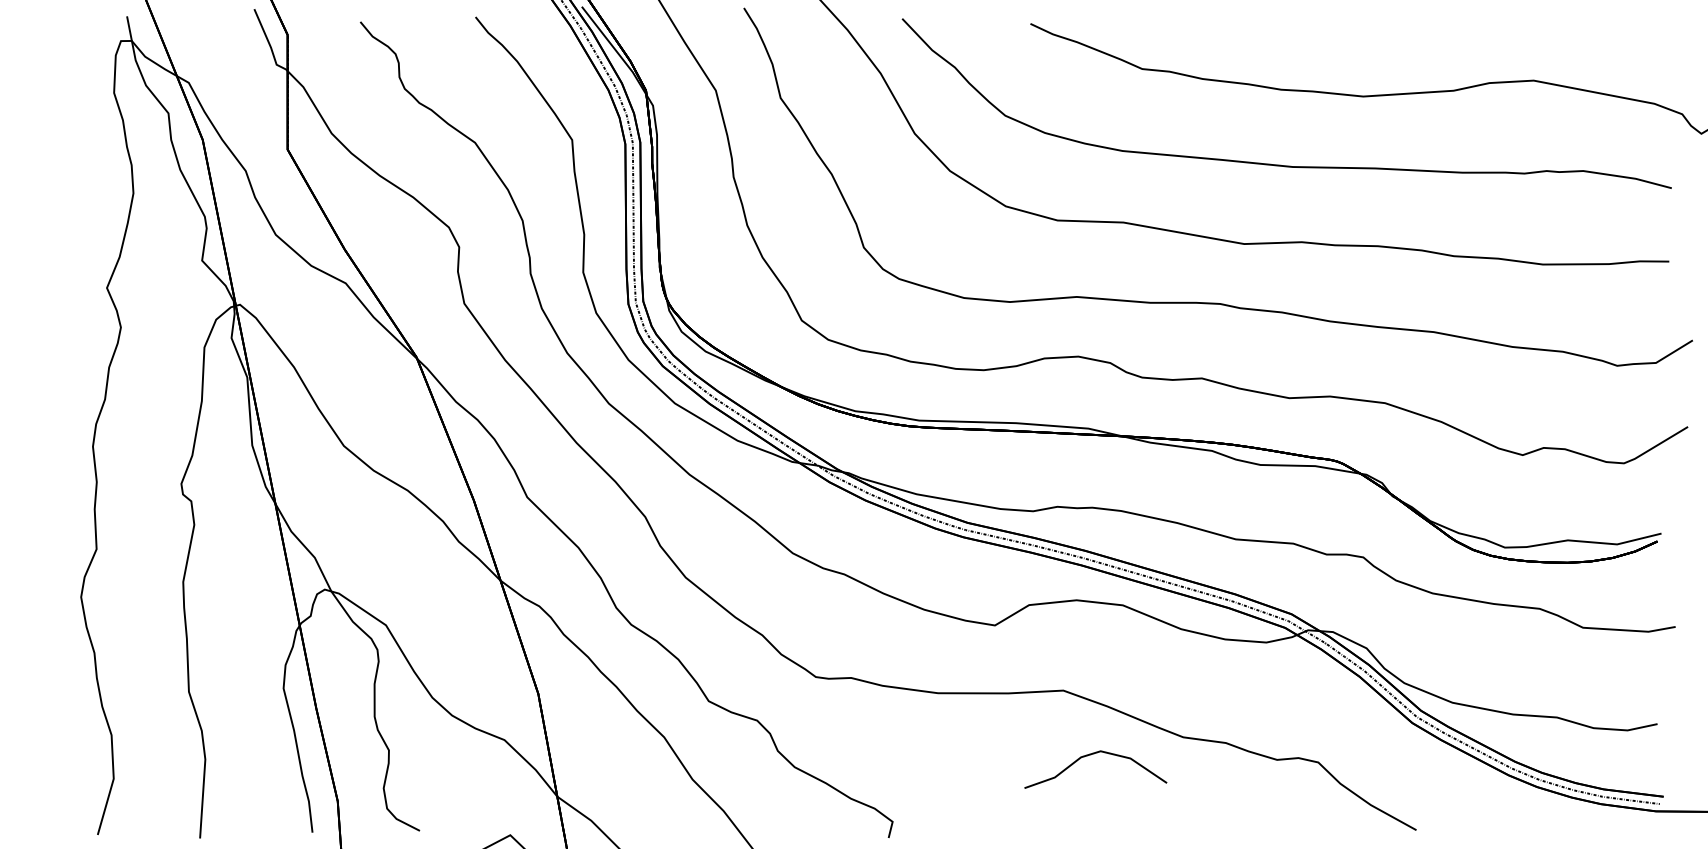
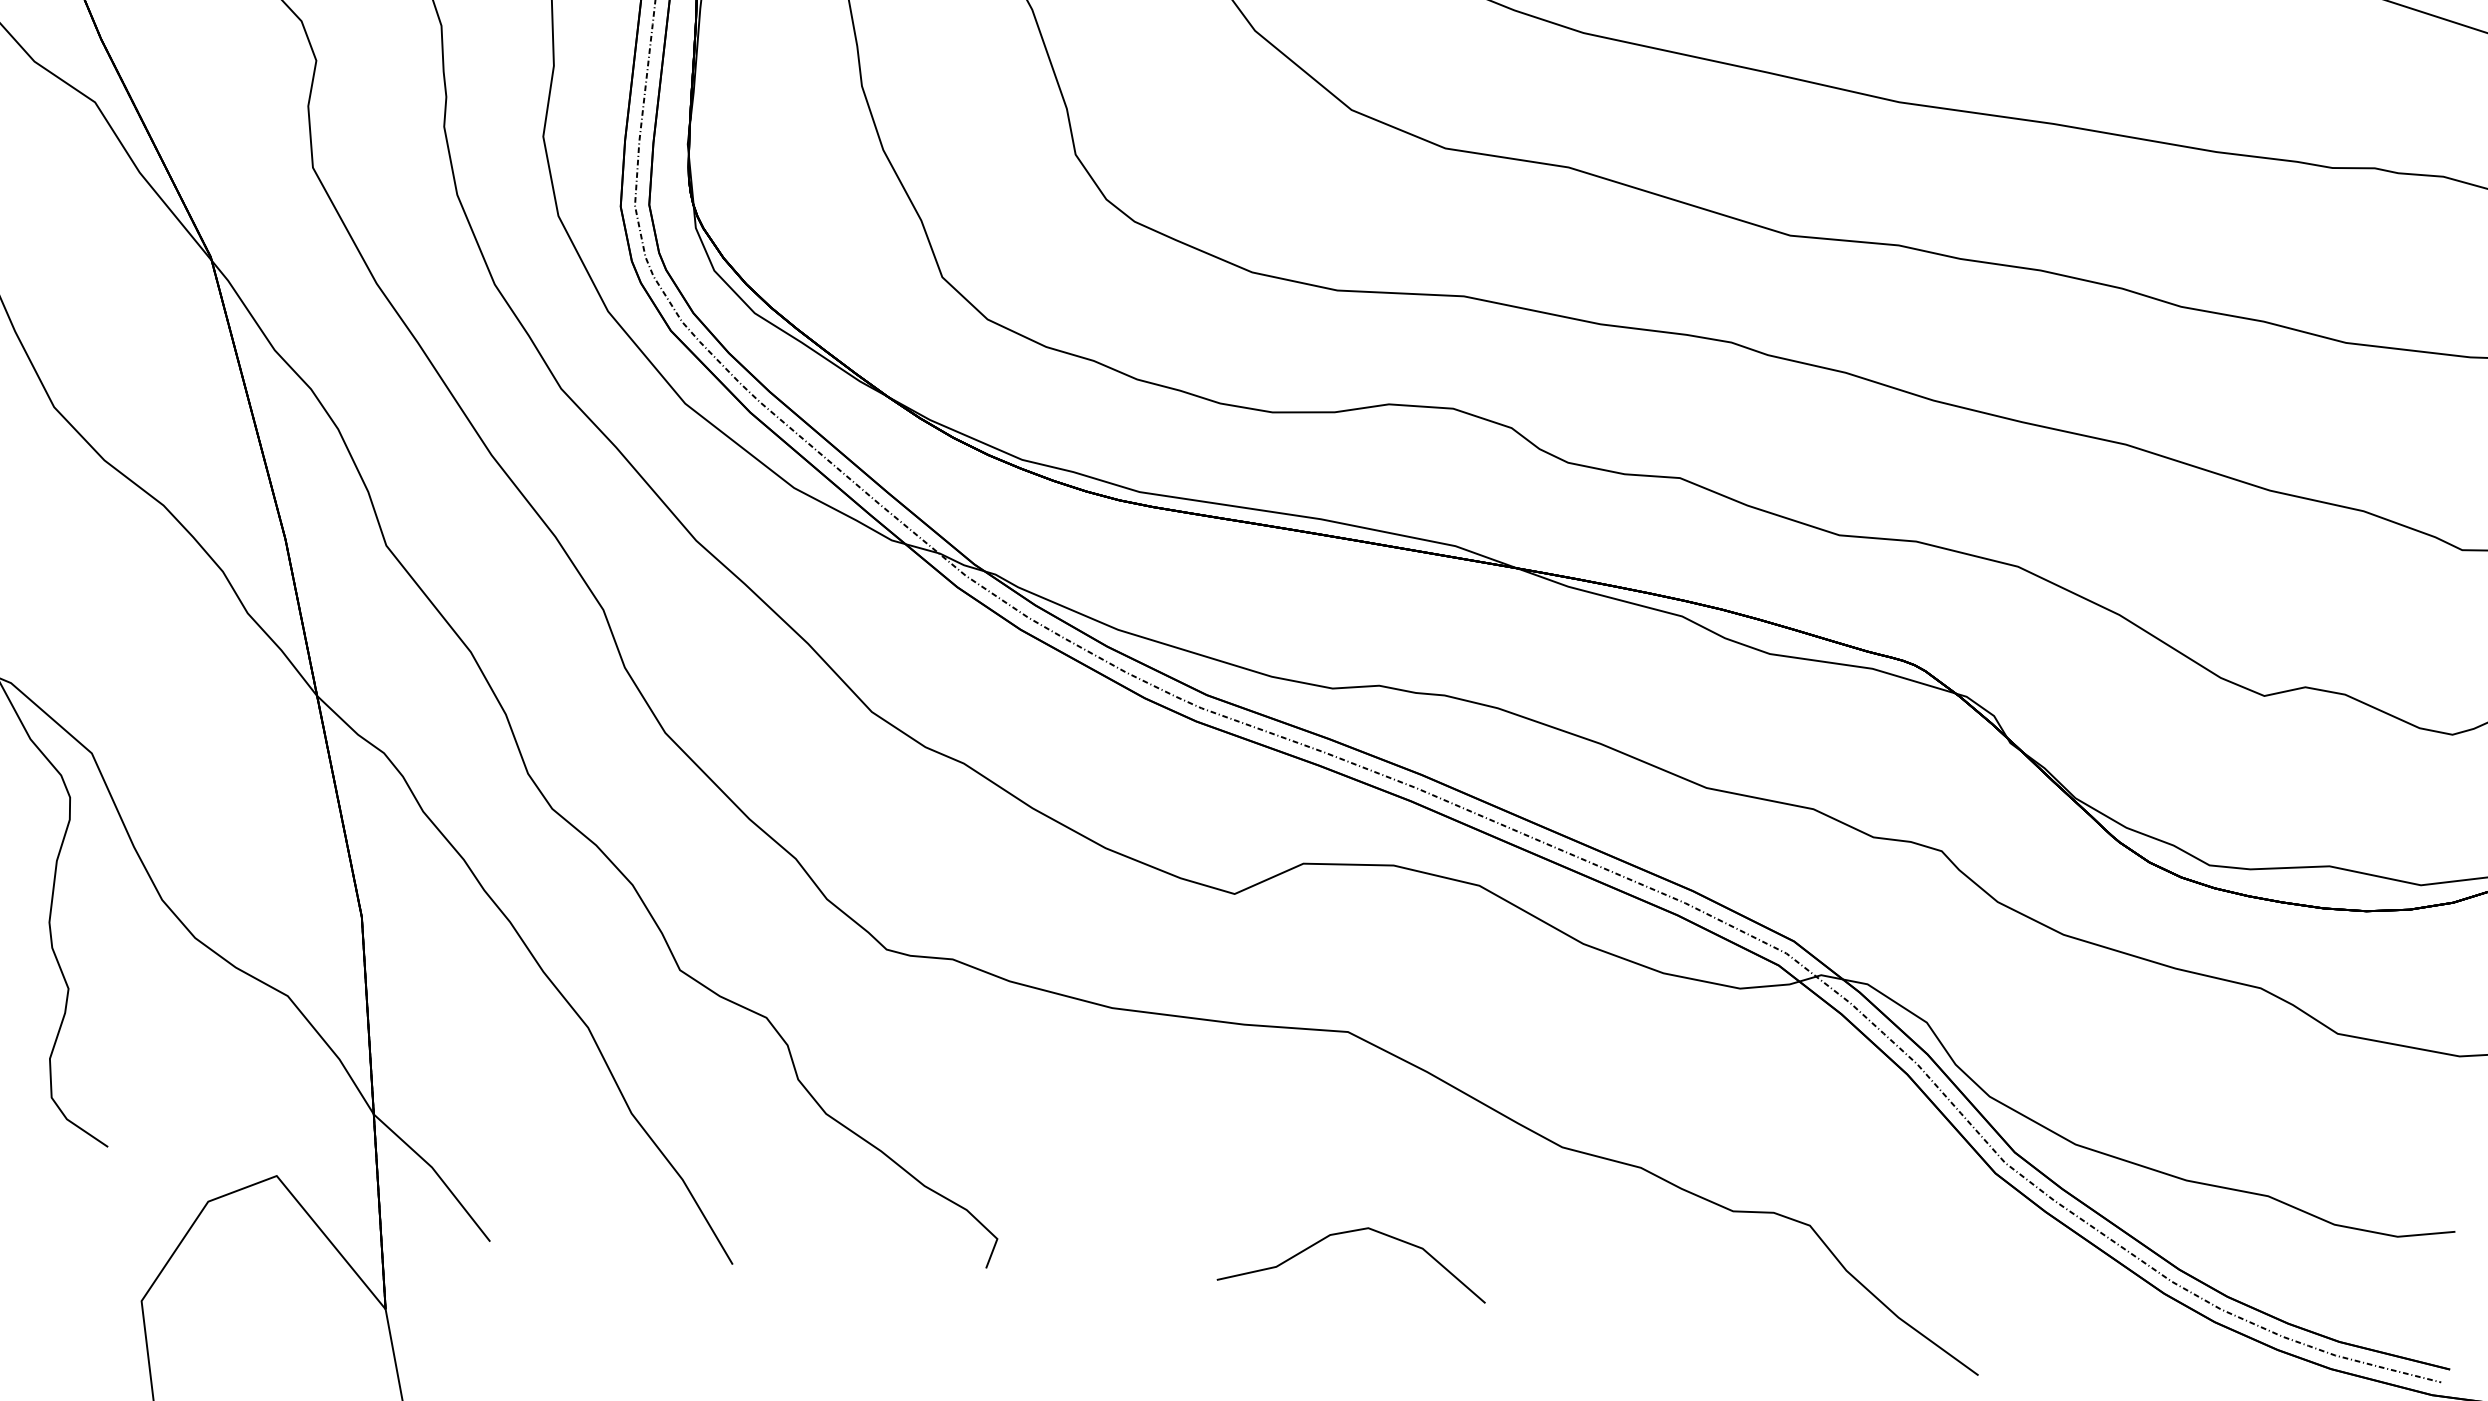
curve: (1091, 755) -> (1350, 1234), moved

